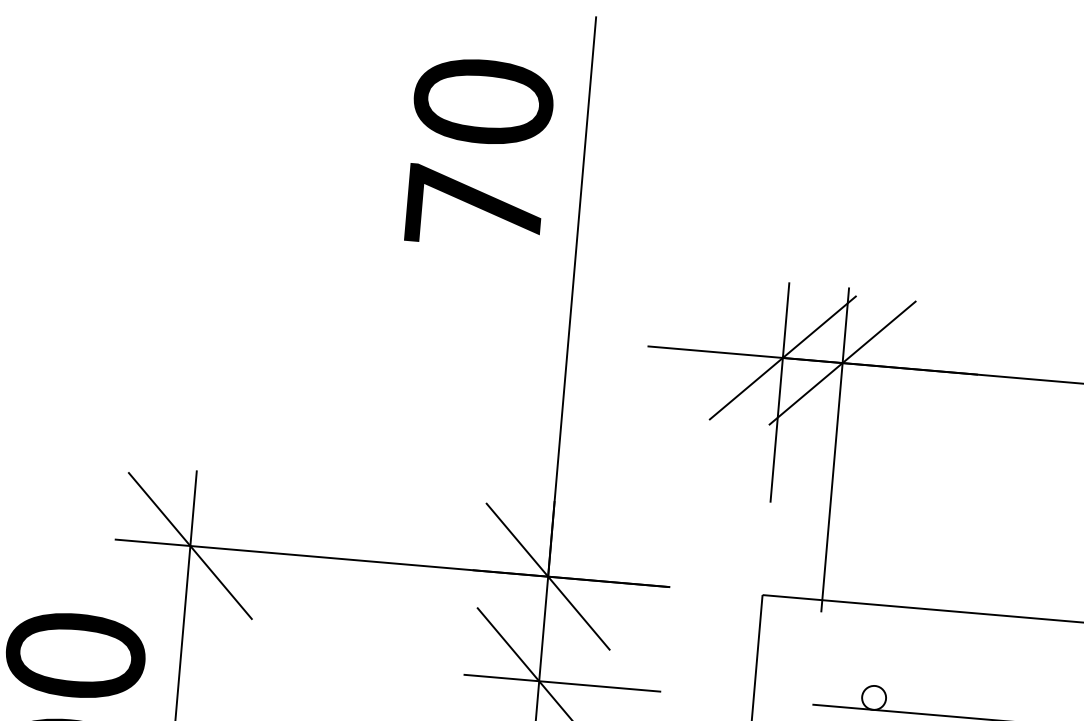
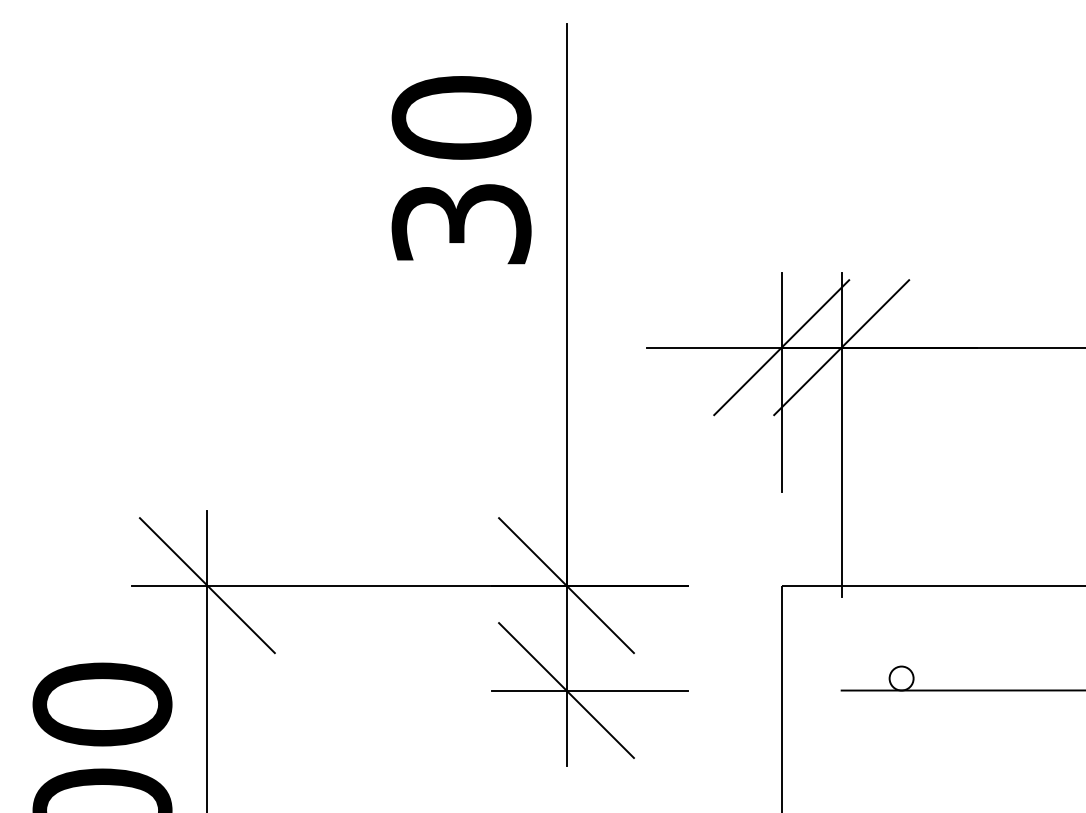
text: (474, 207) -> (461, 224), 70 -> 30

